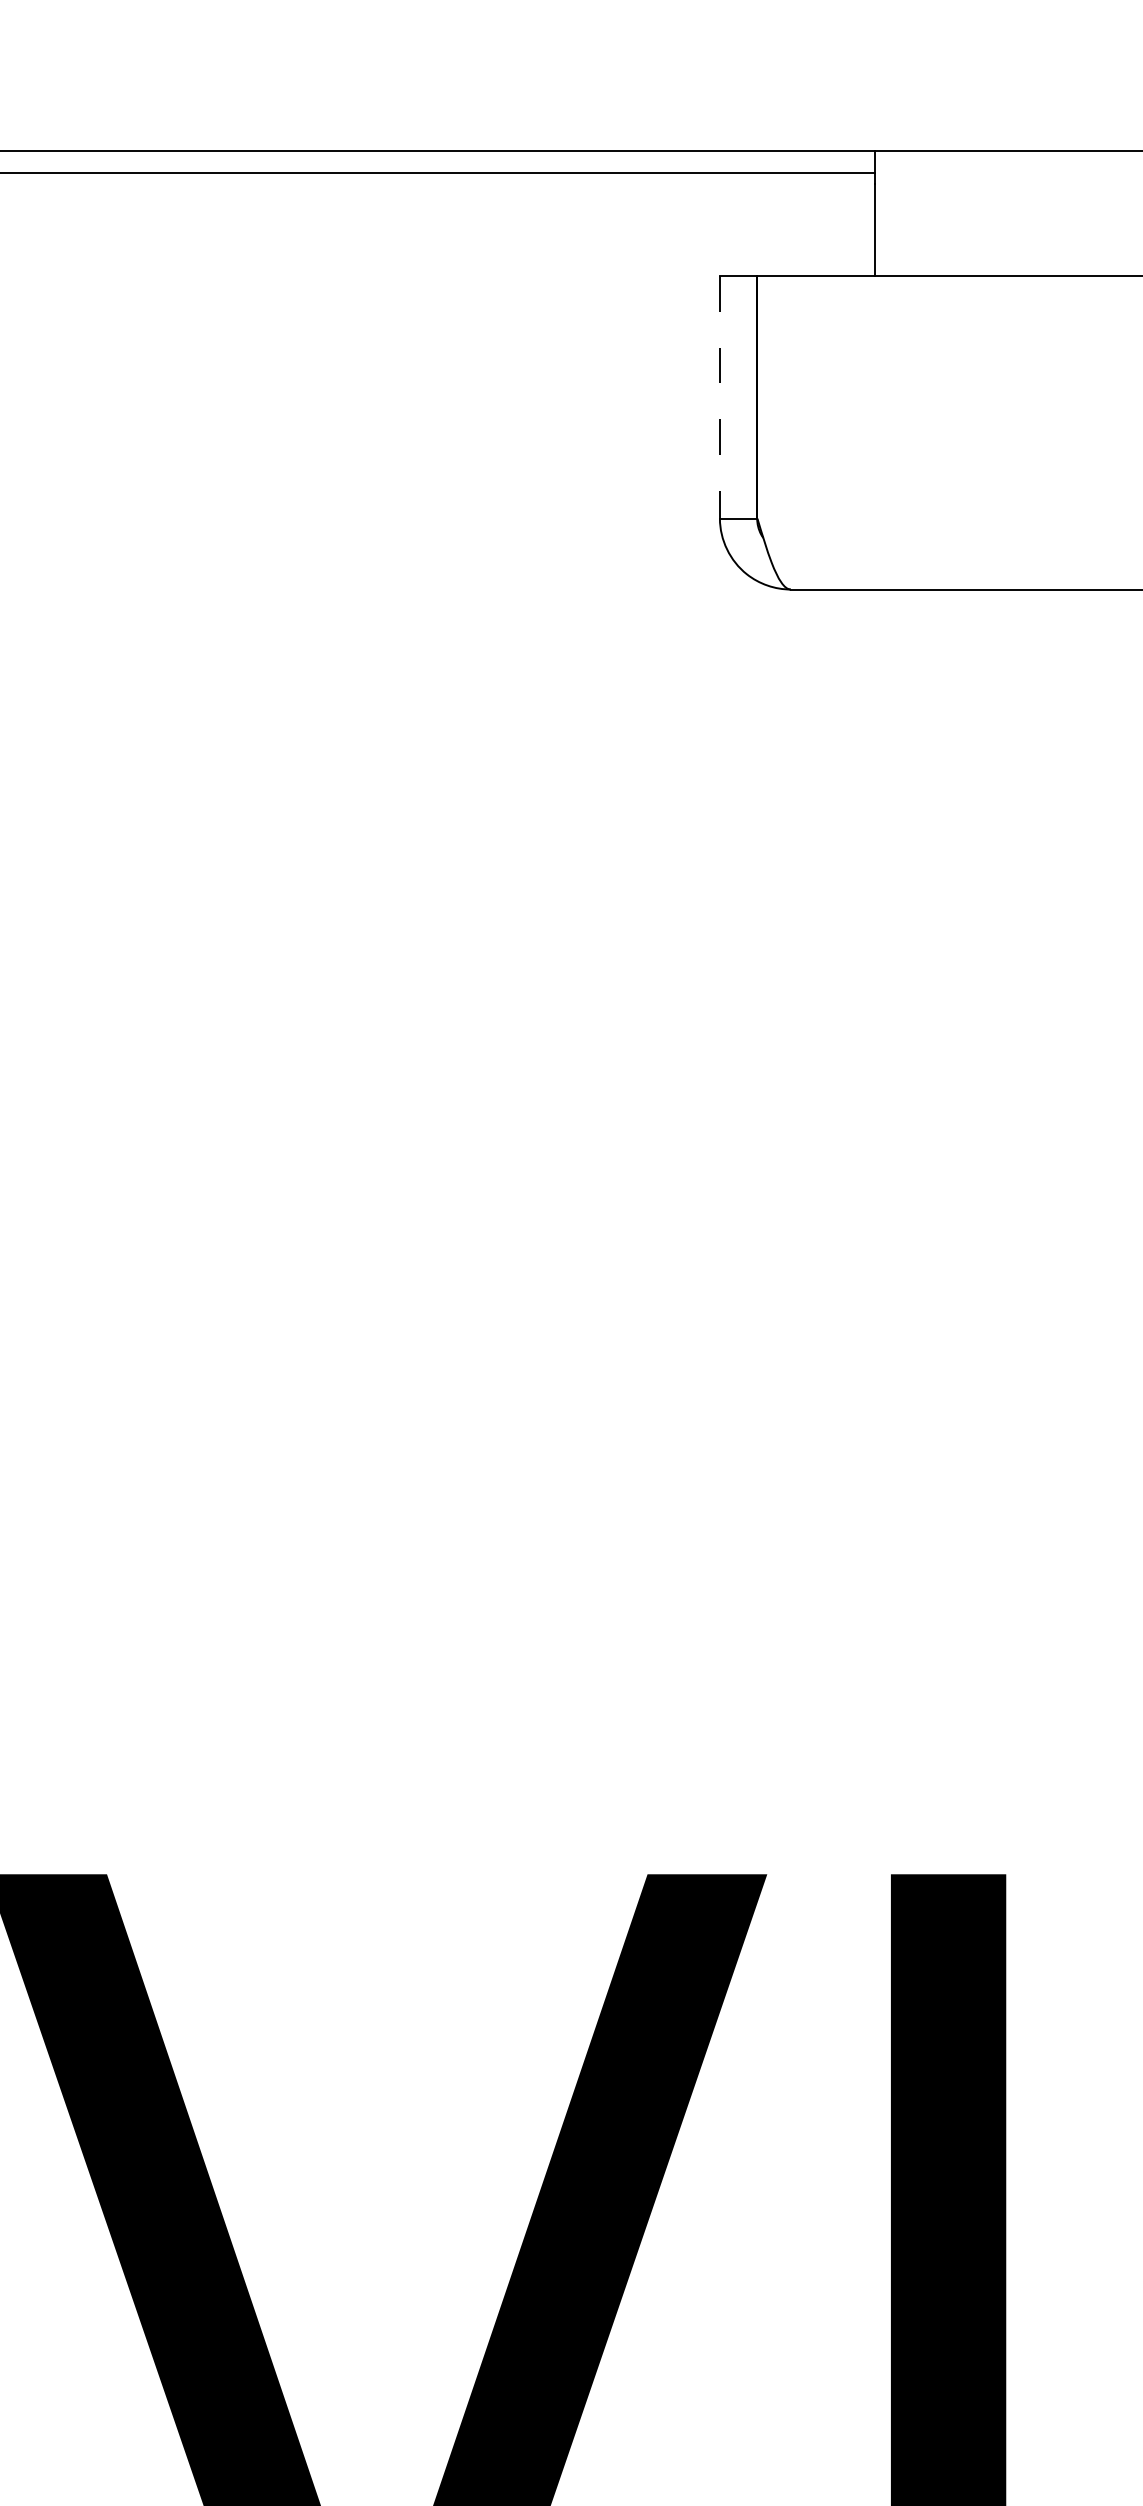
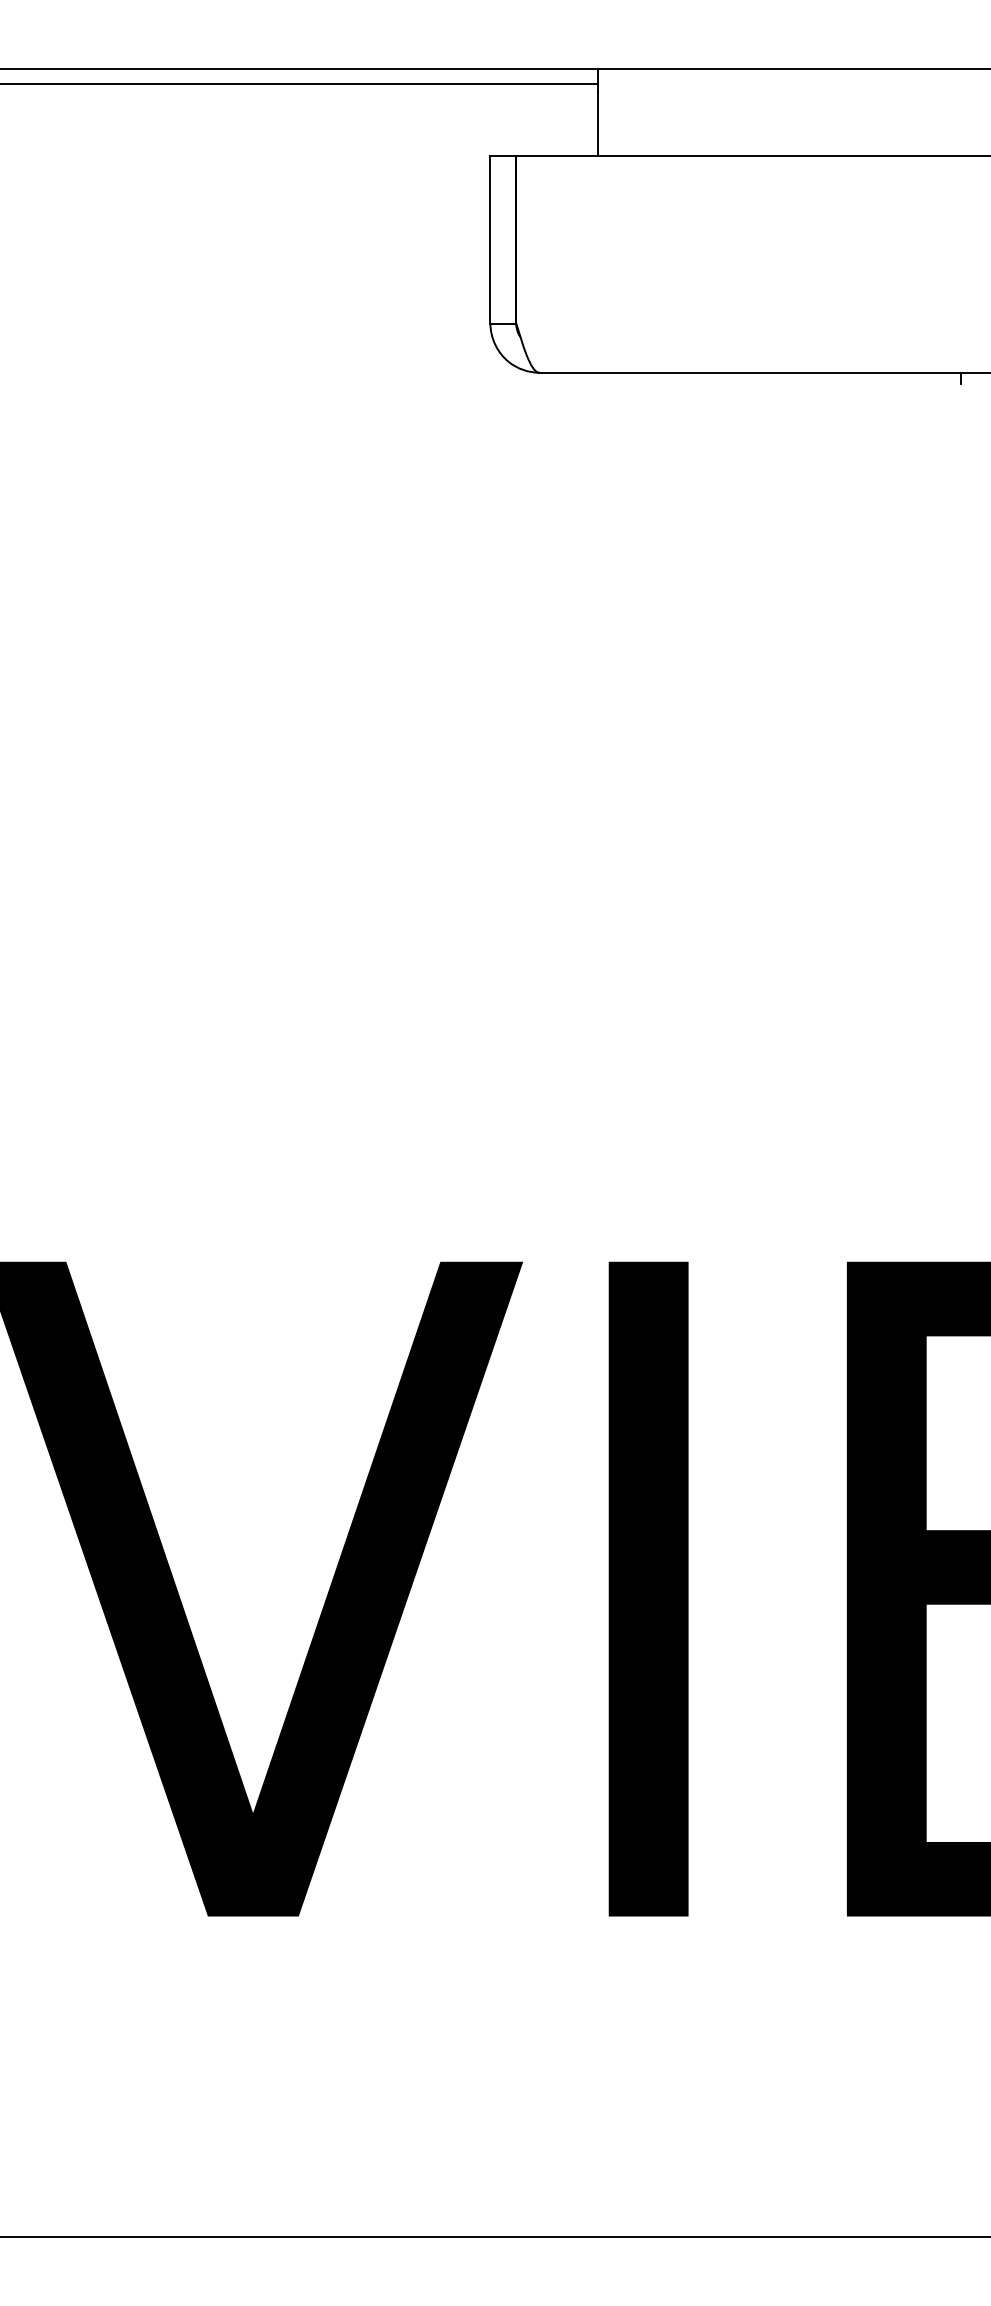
line: (719, 396) -> (490, 239), dashed -> solid

